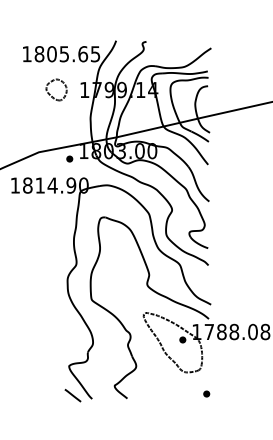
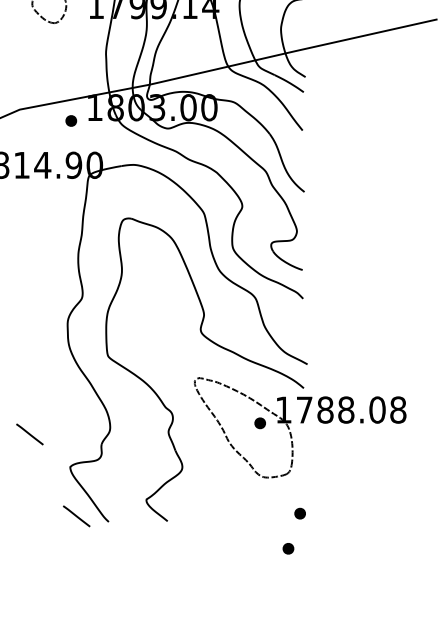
line: (44, 346) -> (29, 434), added
part: (199, 414) -> (288, 547), added

